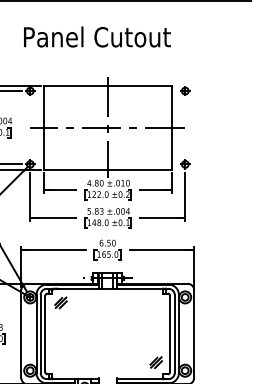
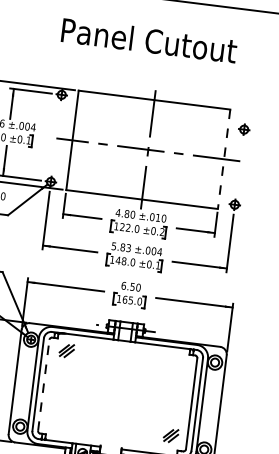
part: (185, 90) -> (244, 128), moved
line: (171, 127) -> (223, 158), solid -> dashed
line: (45, 333) -> (43, 384), solid -> dashed

